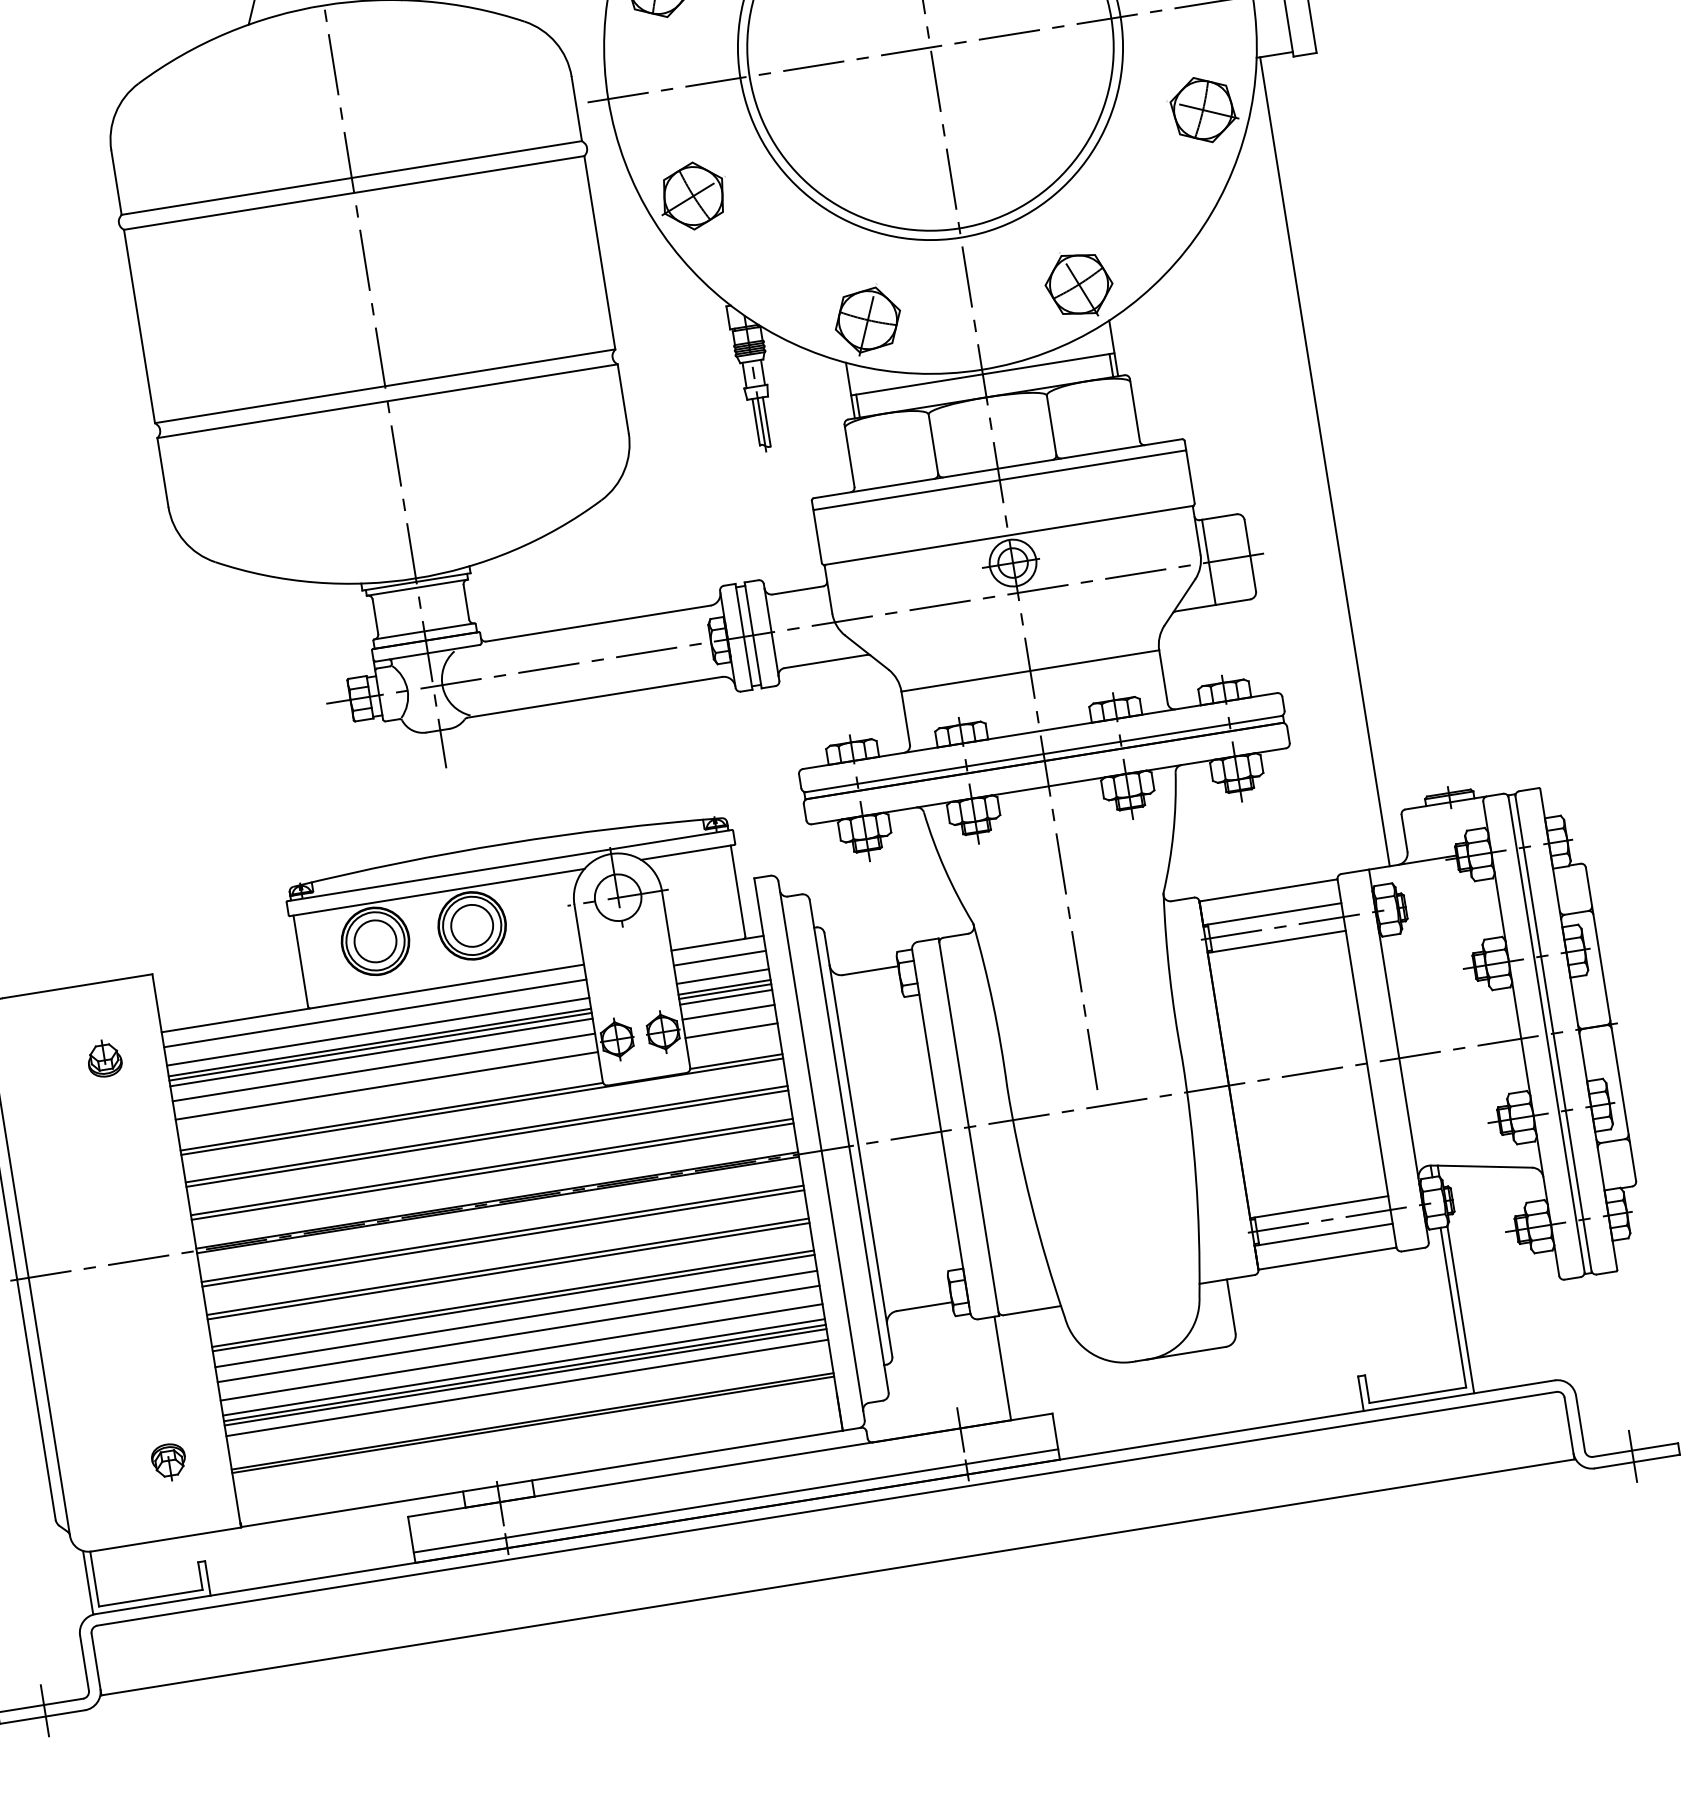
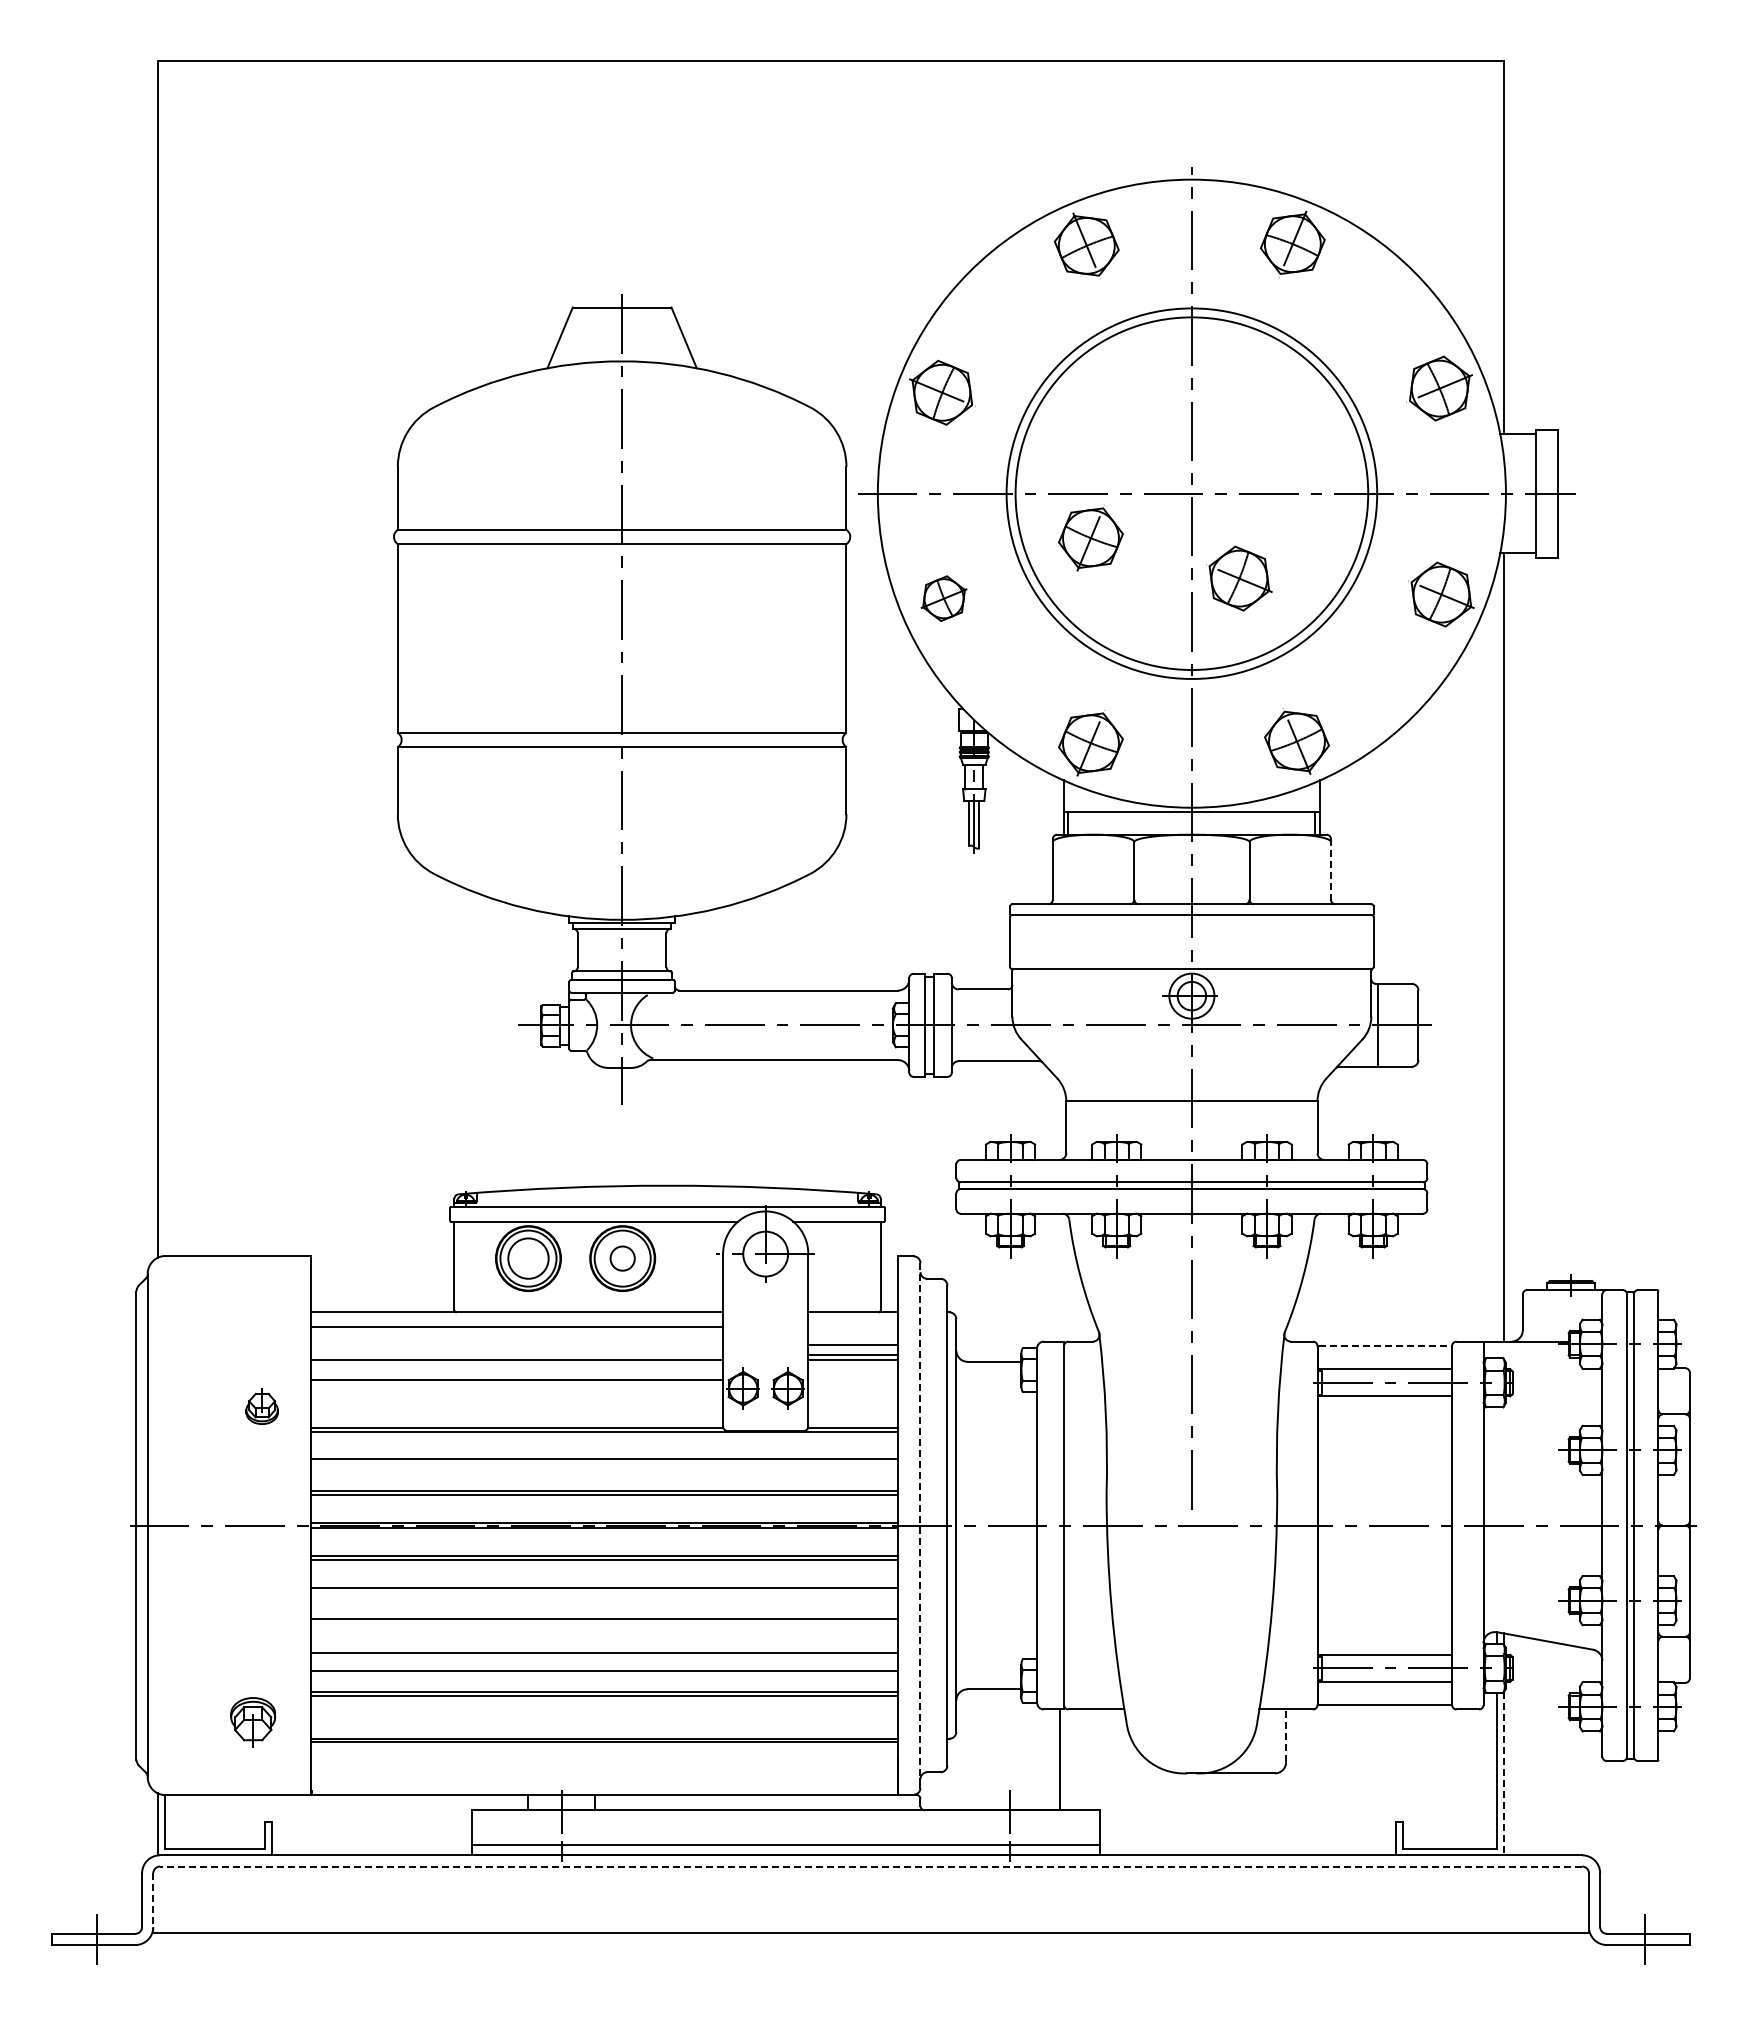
part: (833, 110) -> (1090, 538), added
part: (993, 126) -> (1239, 578), added
part: (692, 195) -> (943, 598), size x0.7
line: (1134, 410) -> (1330, 869), solid -> dashed
line: (1269, 890) -> (1385, 1346), solid -> dashed
circle: (471, 925) -> (622, 1258), size x0.6
line: (720, 958) -> (853, 1327), removed
line: (726, 997) -> (853, 1365), removed
line: (728, 1011) -> (853, 1379), removed
line: (731, 1030) -> (853, 1397), removed
line: (378, 1031) -> (517, 1344), removed
line: (380, 1042) -> (517, 1355), removed
line: (381, 1052) -> (517, 1365), removed
part: (103, 1058) -> (261, 1406), moved
line: (387, 1085) -> (517, 1397), removed
line: (487, 1139) -> (604, 1463), removed
line: (820, 1146) -> (920, 1521), solid -> dashed
line: (508, 1271) -> (604, 1592), removed
line: (513, 1303) -> (604, 1623), removed
line: (1231, 1306) -> (1286, 1735), solid -> dashed
line: (1460, 1310) -> (1503, 1774), solid -> dashed
line: (515, 1318) -> (604, 1638), removed
line: (523, 1366) -> (604, 1685), removed
line: (527, 1388) -> (604, 1706), removed
part: (168, 1462) -> (252, 1722), size x1.4
line: (826, 1508) -> (870, 1866), solid -> dashed
line: (96, 1664) -> (153, 1903), solid -> dashed

